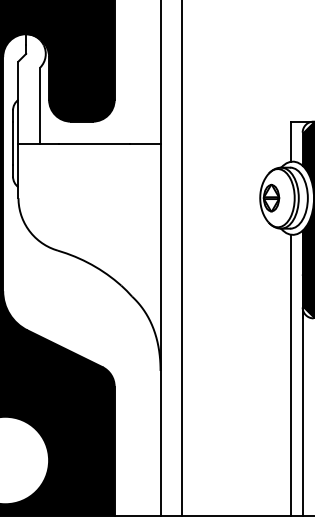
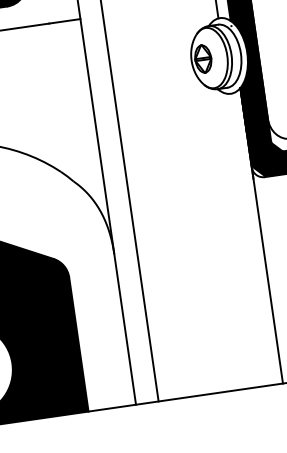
line: (291, 375) -> (250, 239), removed

